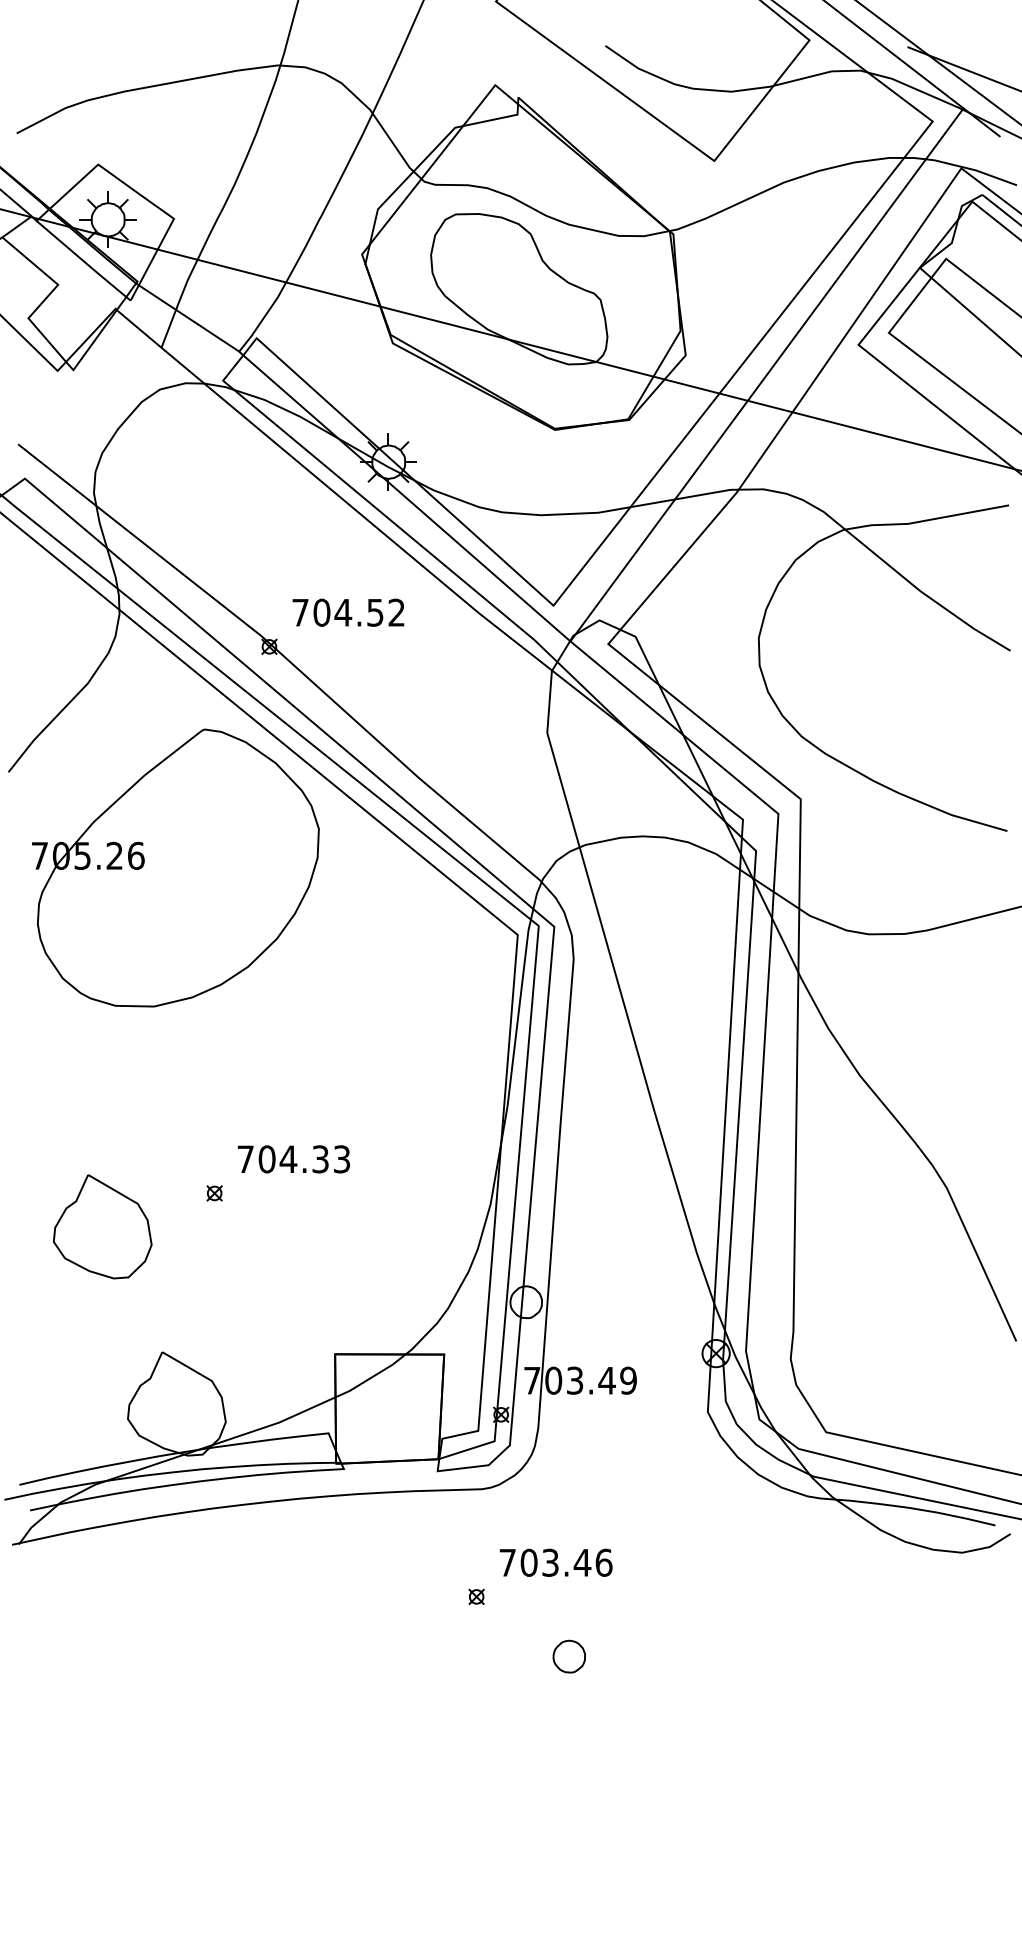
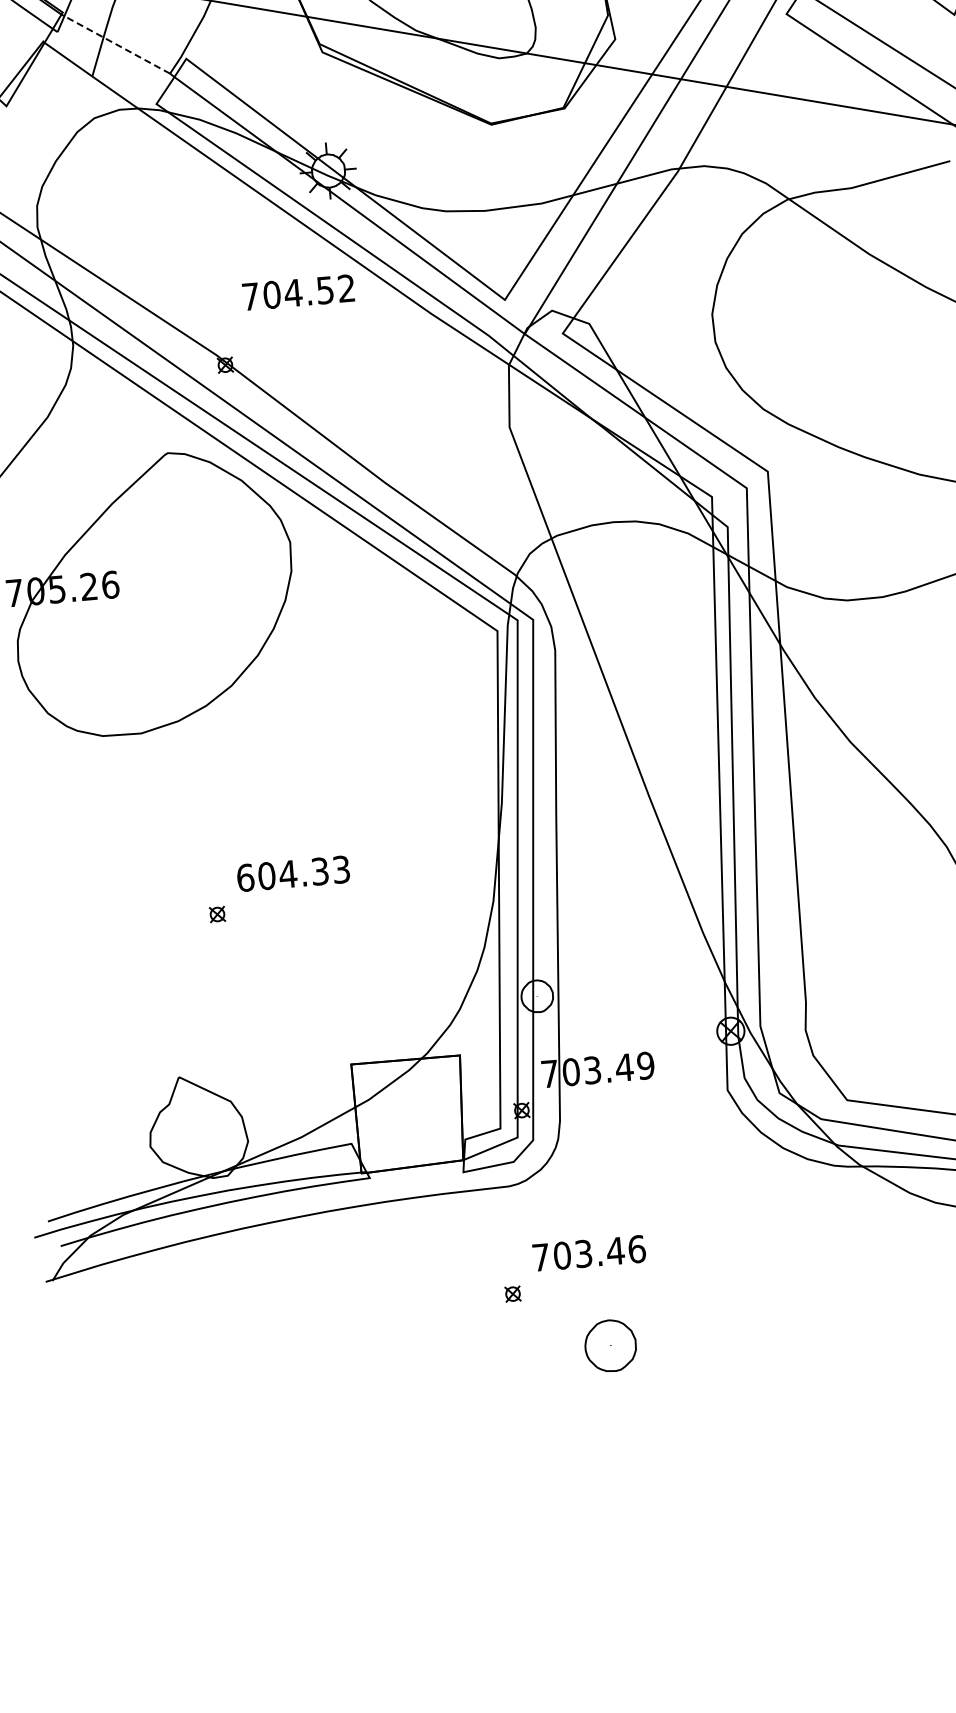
line: (187, 317) -> (115, 44), solid -> dashed
text: (348, 612) -> (298, 292), moved
text: (245, 1159) -> (245, 878), 704.33 -> 604.33
part: (102, 1226) -> (108, 957), removed
part: (568, 1656) -> (609, 1345), size x1.6

